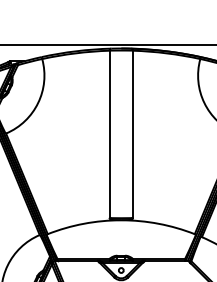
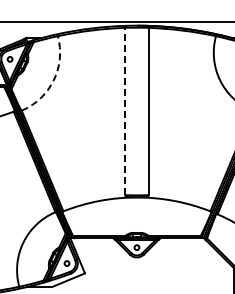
arc: (37, 103) -> (53, 80), solid -> dashed
line: (109, 134) -> (125, 111), solid -> dashed

